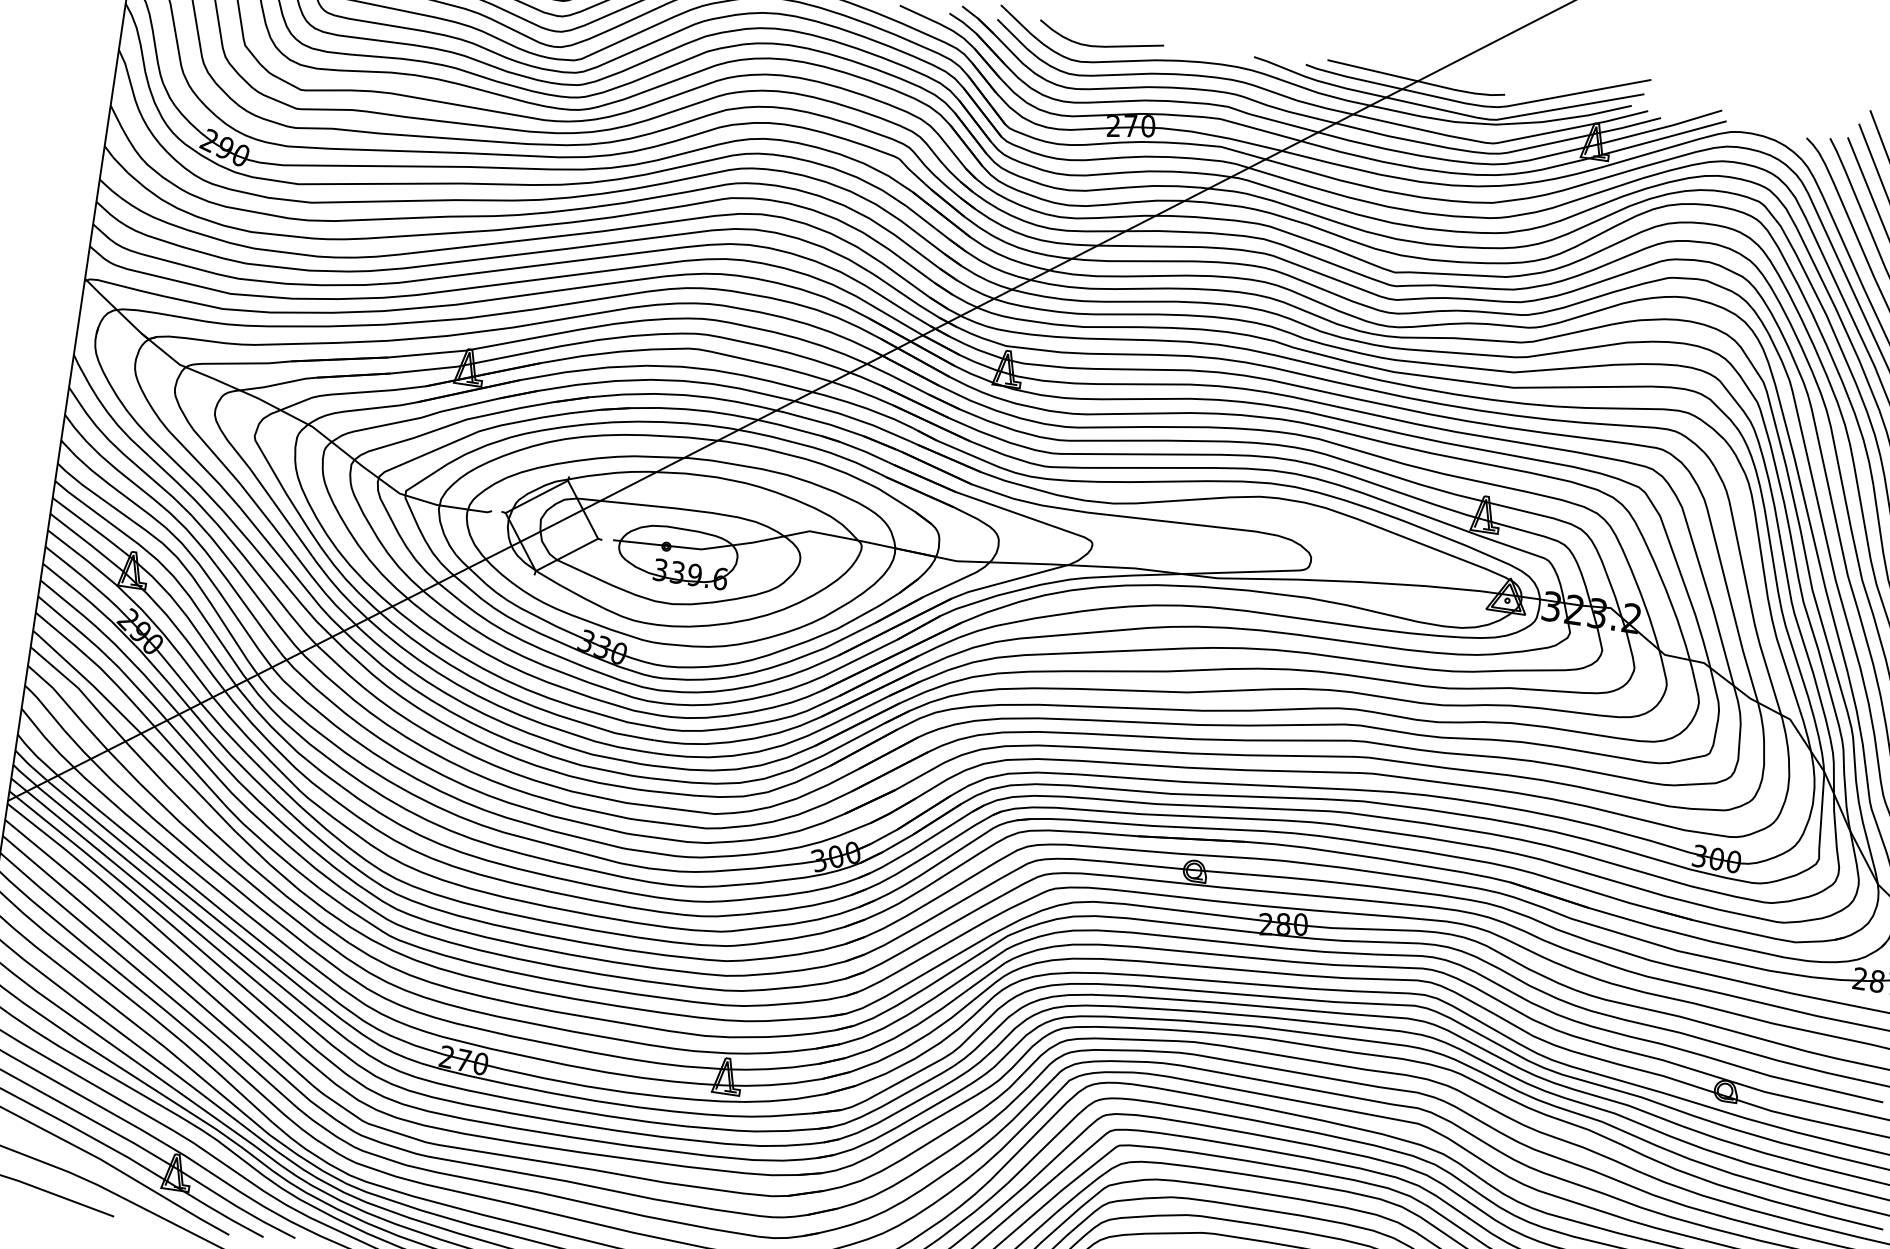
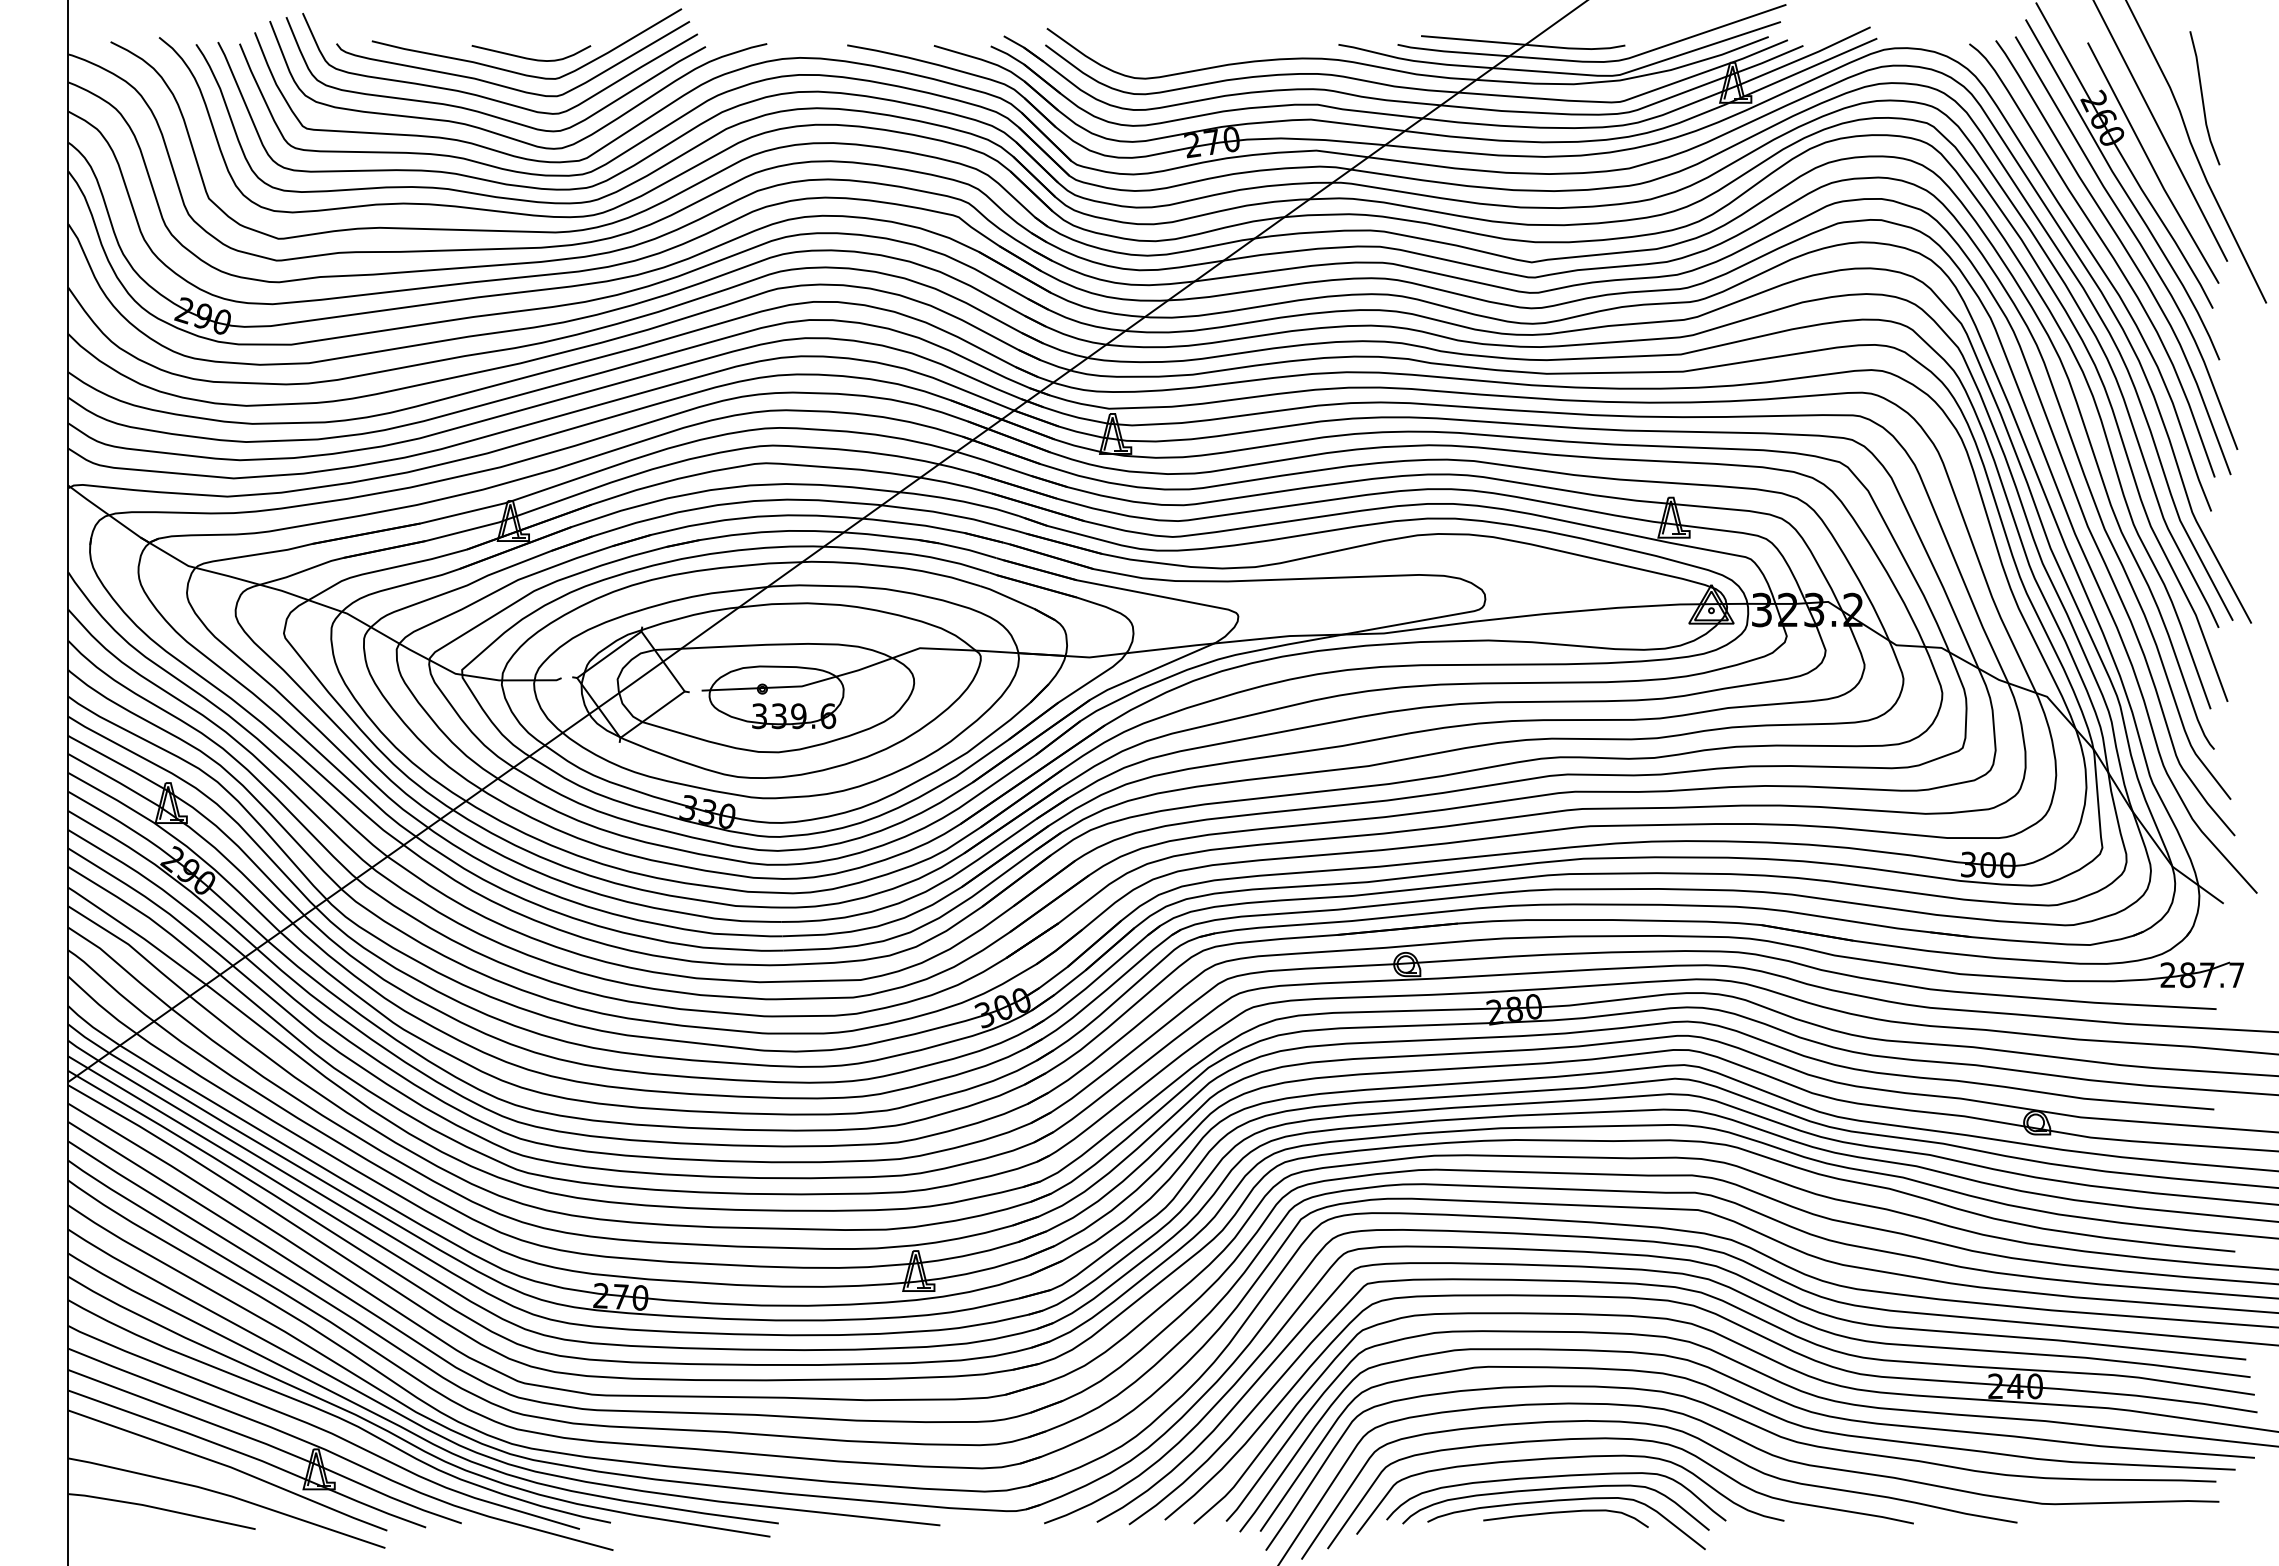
curve: (1100, 45) -> (1164, 57), removed

